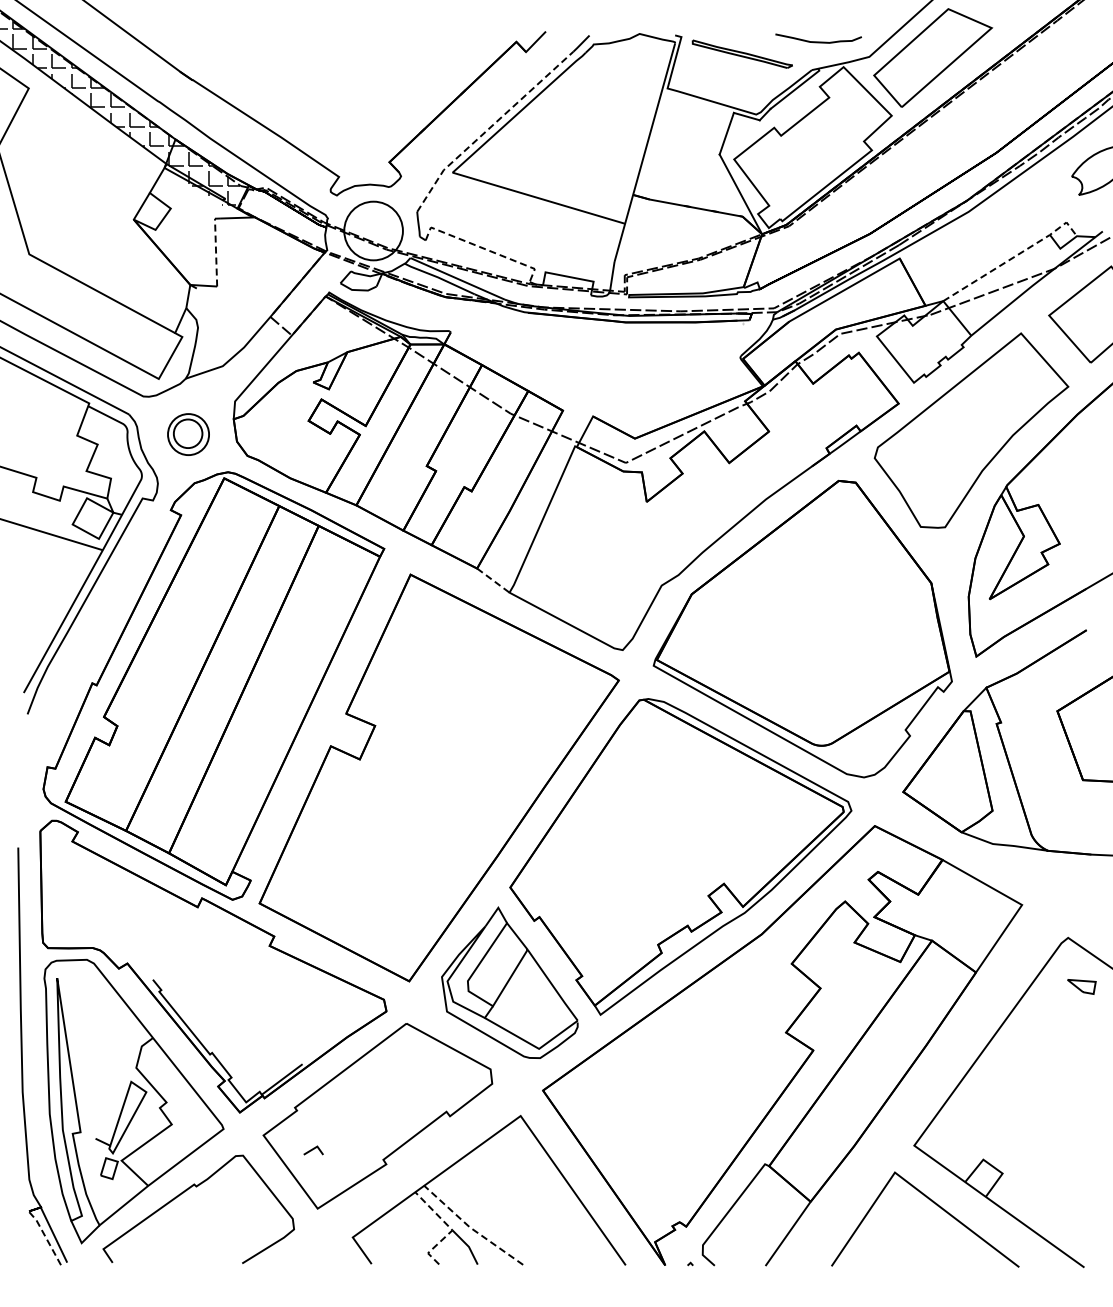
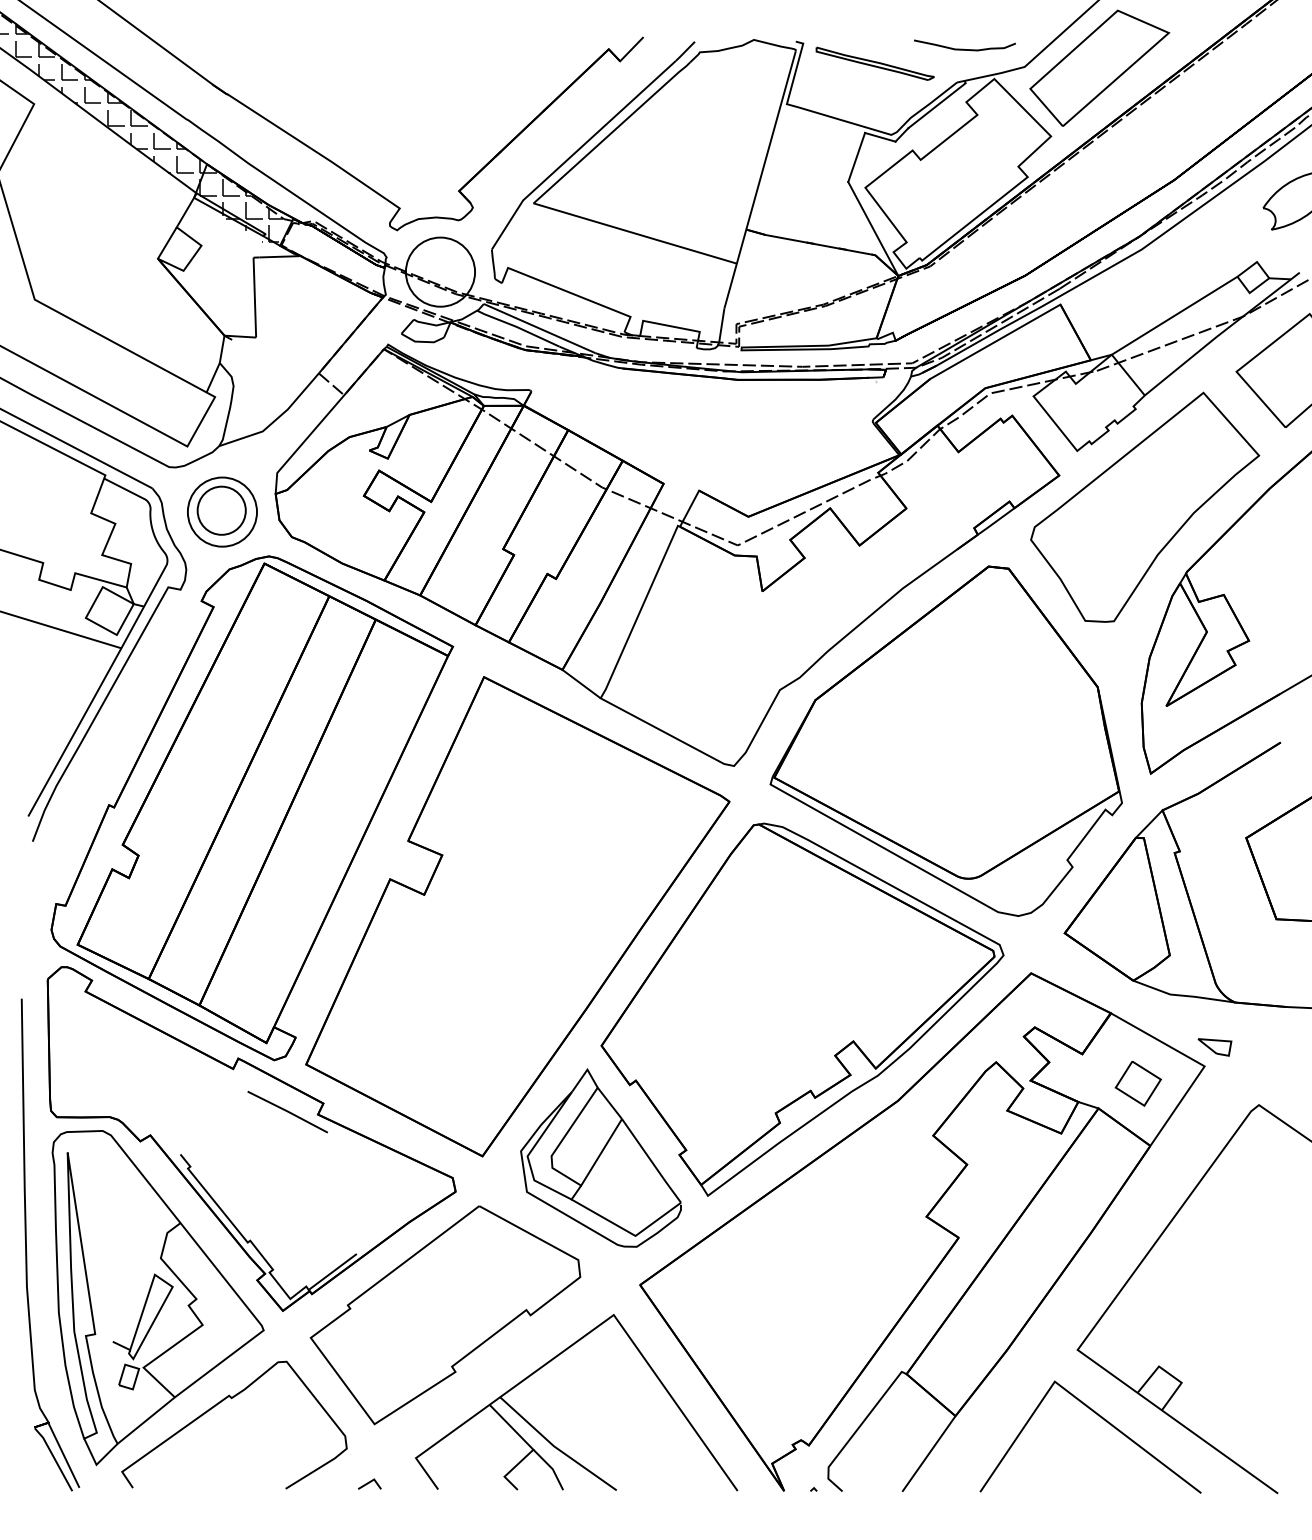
line: (490, 127) -> (578, 150), dashed -> solid
line: (482, 248) -> (568, 292), dashed -> solid
line: (216, 252) -> (255, 297), dashed -> solid
line: (1014, 257) -> (1195, 303), dashed -> solid
part: (188, 434) -> (222, 511), size x1.43
line: (493, 580) -> (581, 683), dashed -> solid
part: (965, 919) -> (1137, 1083), added
line: (243, 943) -> (287, 1111), added
part: (1081, 986) -> (1214, 1046), moved
line: (313, 1149) -> (369, 1482), moved
line: (470, 1227) -> (554, 1446), dashed -> solid
line: (451, 1229) -> (532, 1448), dashed -> solid
line: (45, 1237) -> (53, 1458), dashed -> solid

